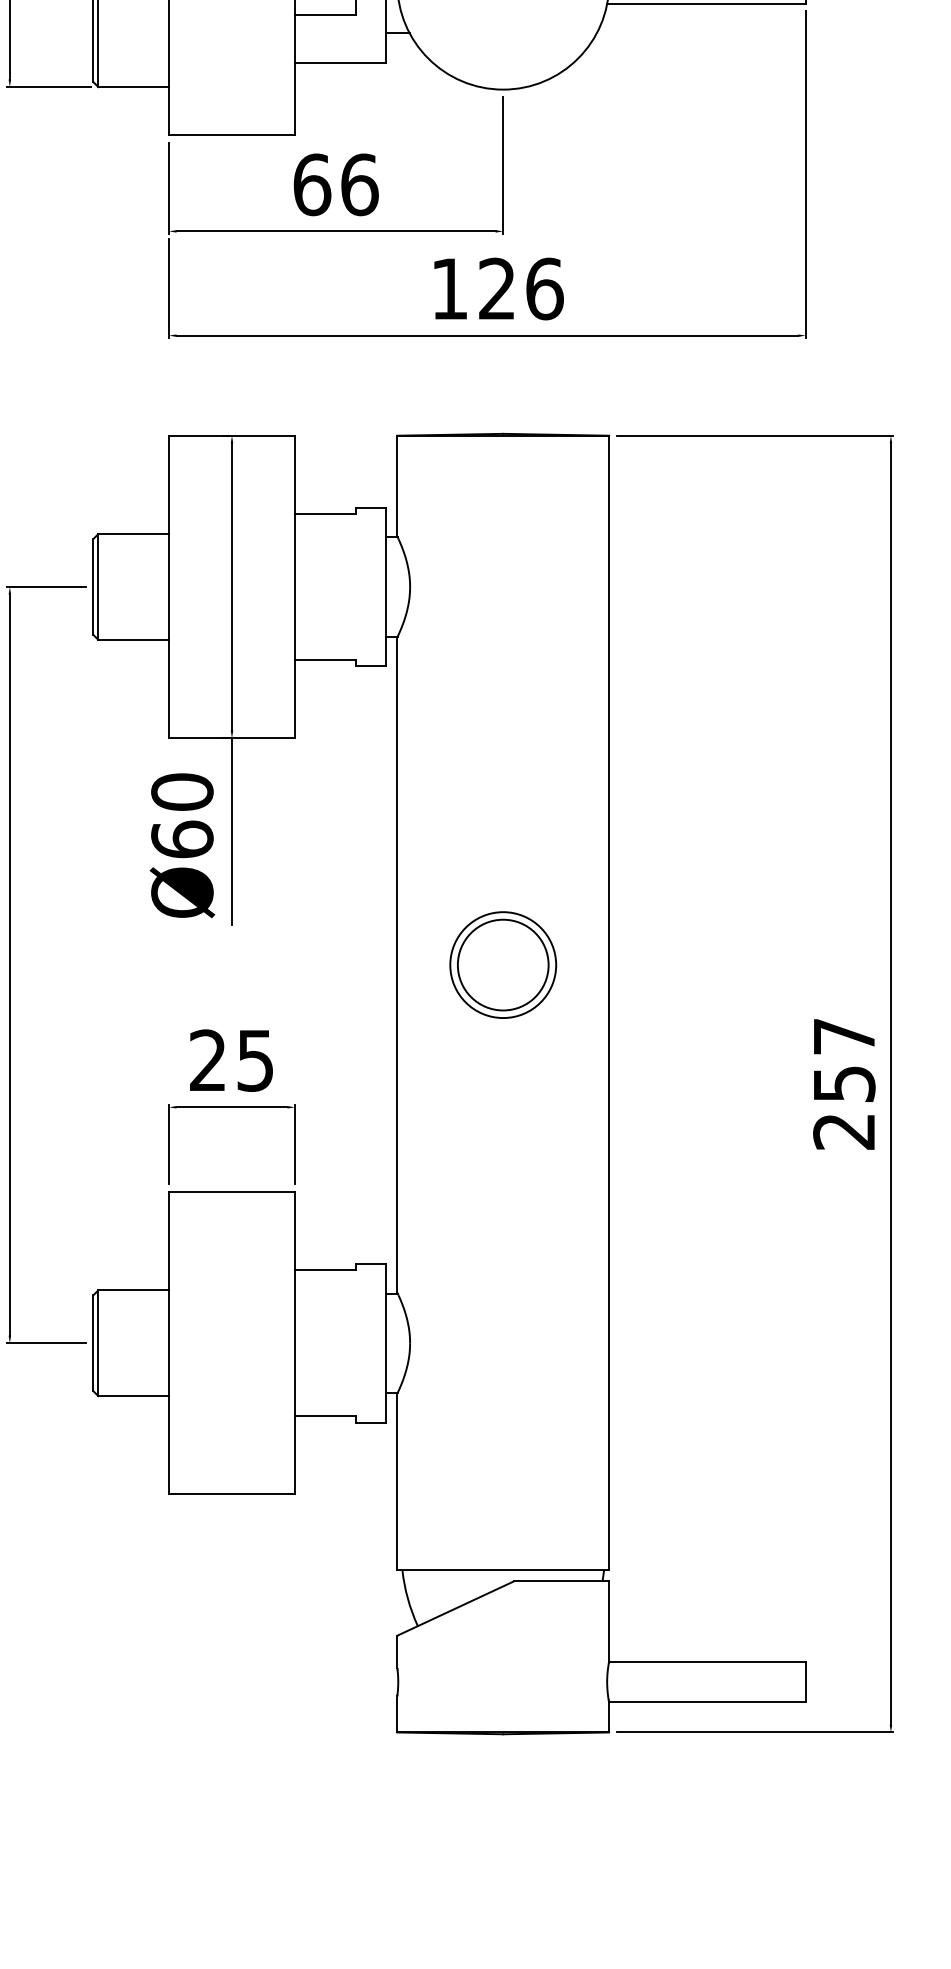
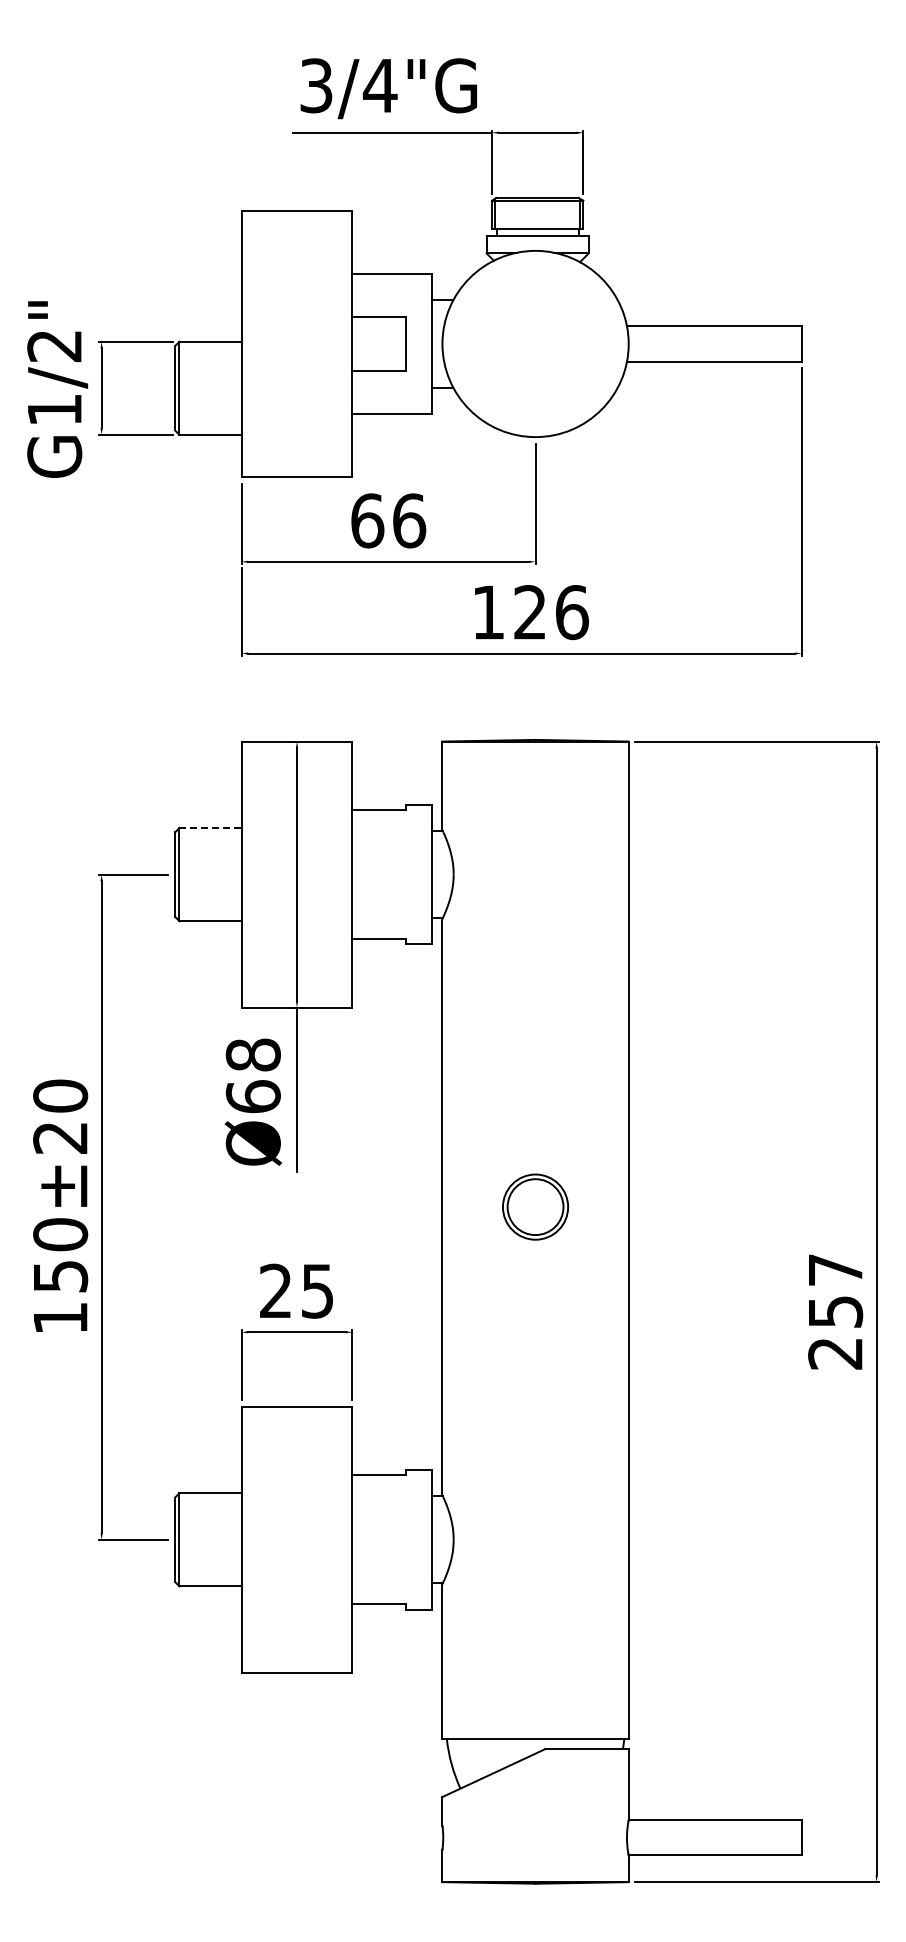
line: (134, 534) -> (211, 828), solid -> dashed
text: (182, 791) -> (253, 1054), Ø60 -> Ø68
part: (503, 964) -> (535, 1206), size x0.7

